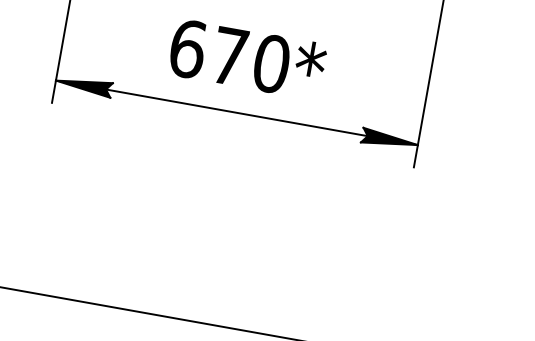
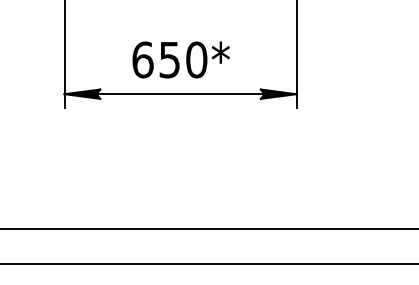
text: (229, 57) -> (169, 60), 670* -> 650*

